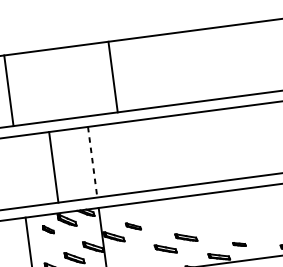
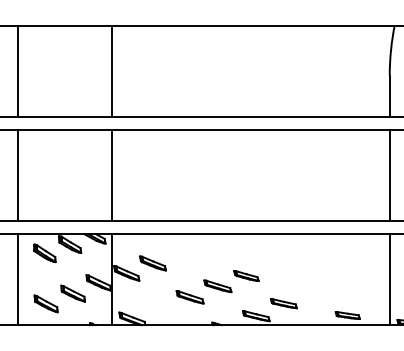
line: (113, 76) -> (112, 70), moved
line: (93, 162) -> (112, 176), dashed -> solid
line: (54, 167) -> (18, 175), moved
part: (133, 226) -> (152, 263), size x1.43
part: (207, 226) -> (246, 275), added
part: (48, 229) -> (44, 253), size x1.67
part: (239, 244) -> (283, 303), size x1.67

